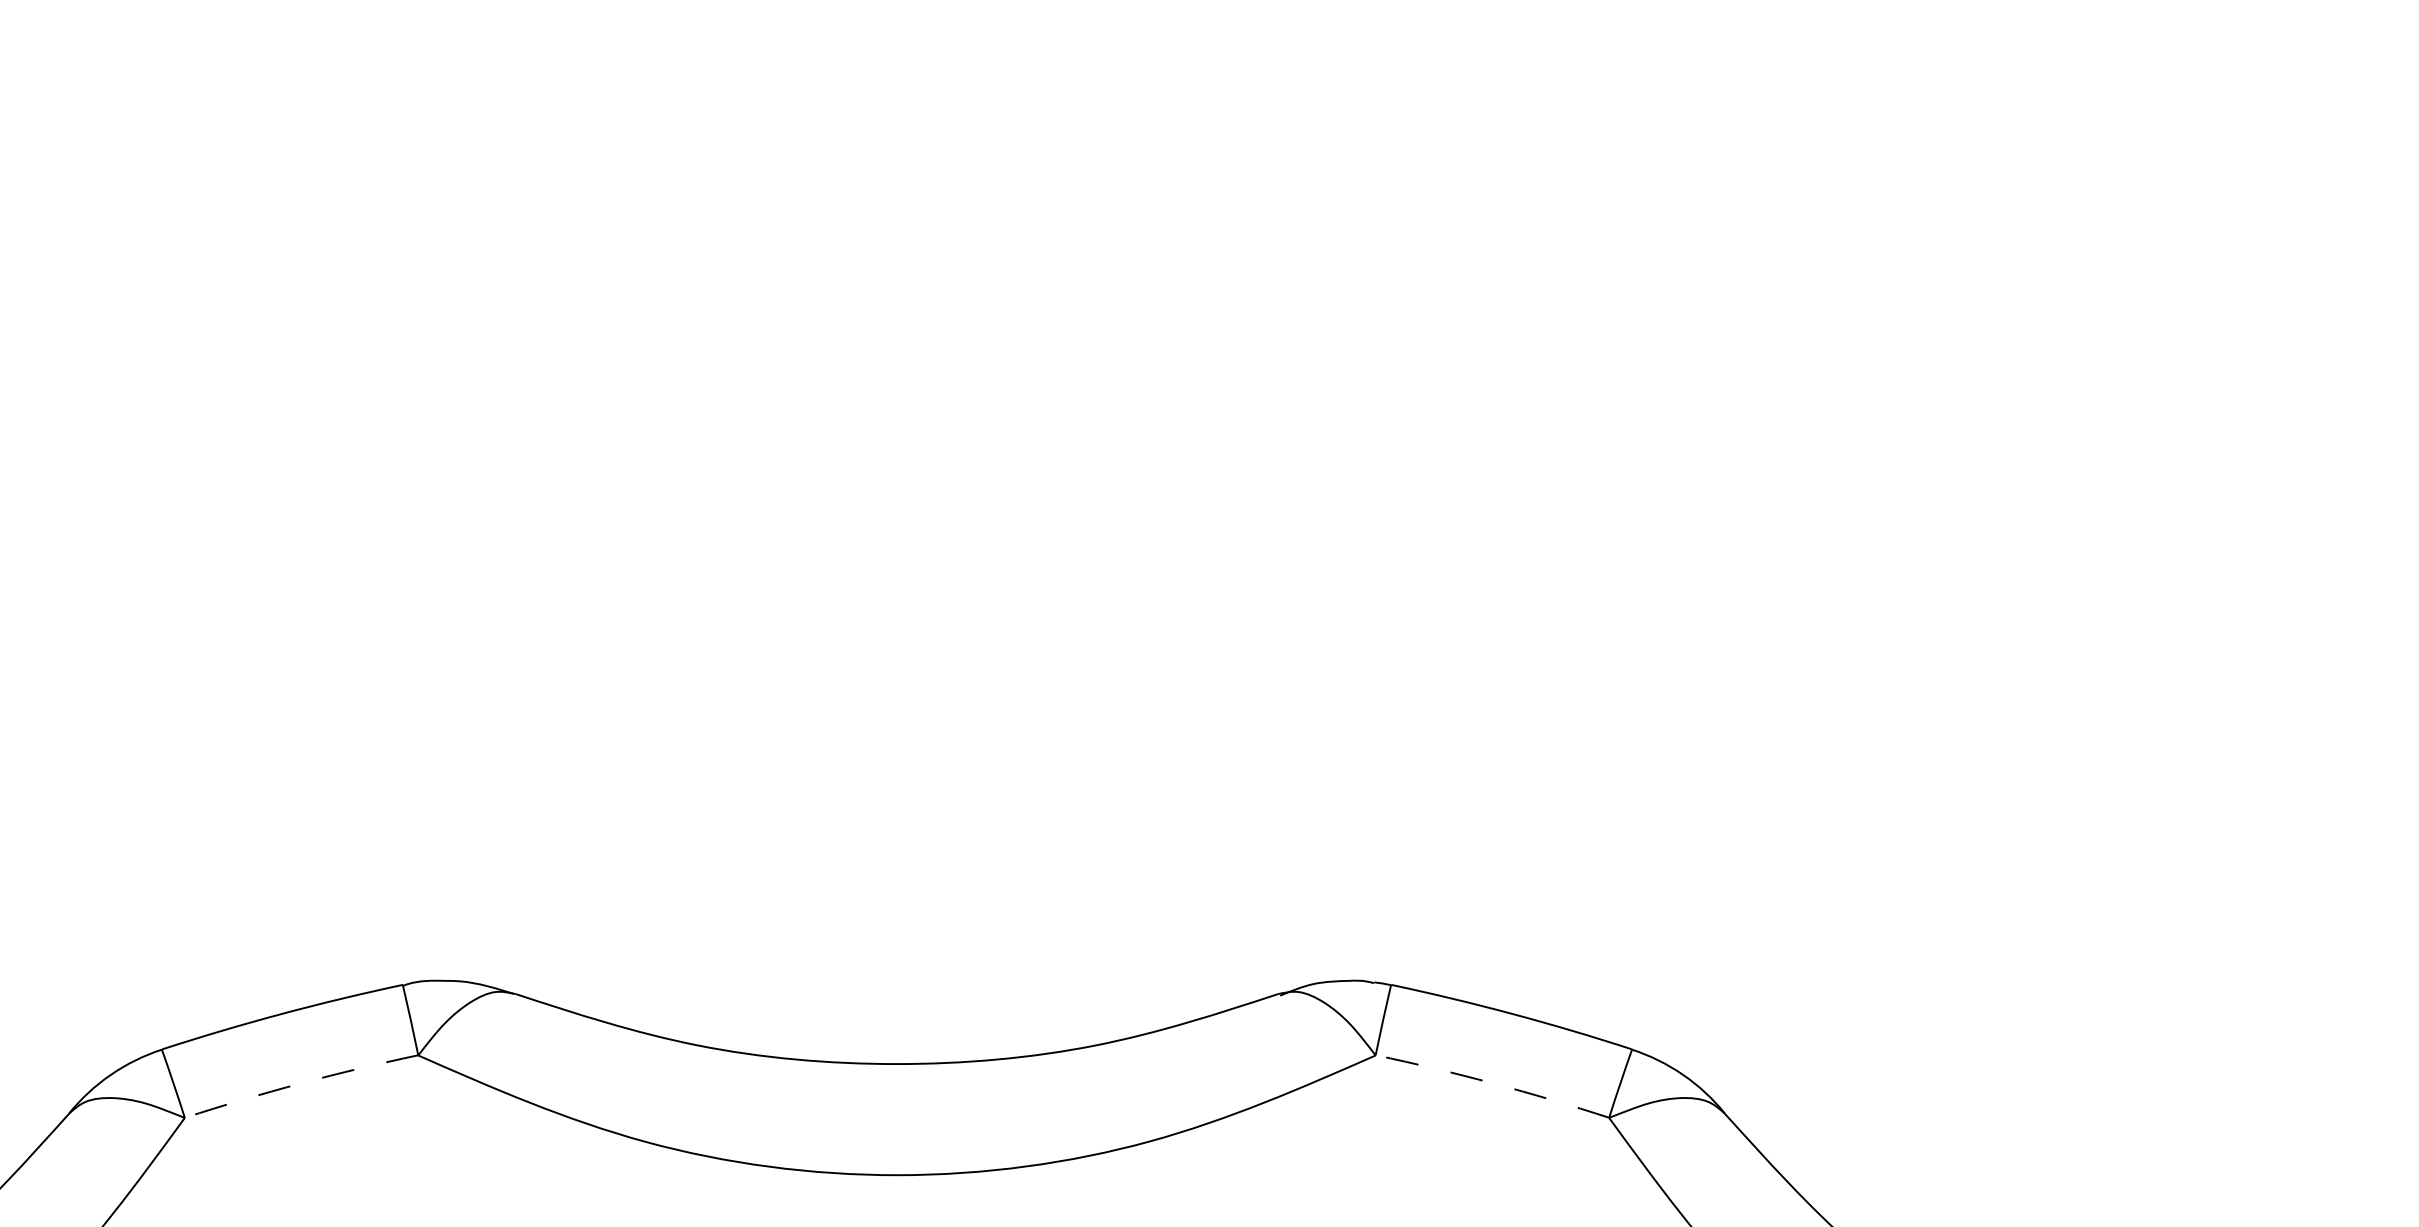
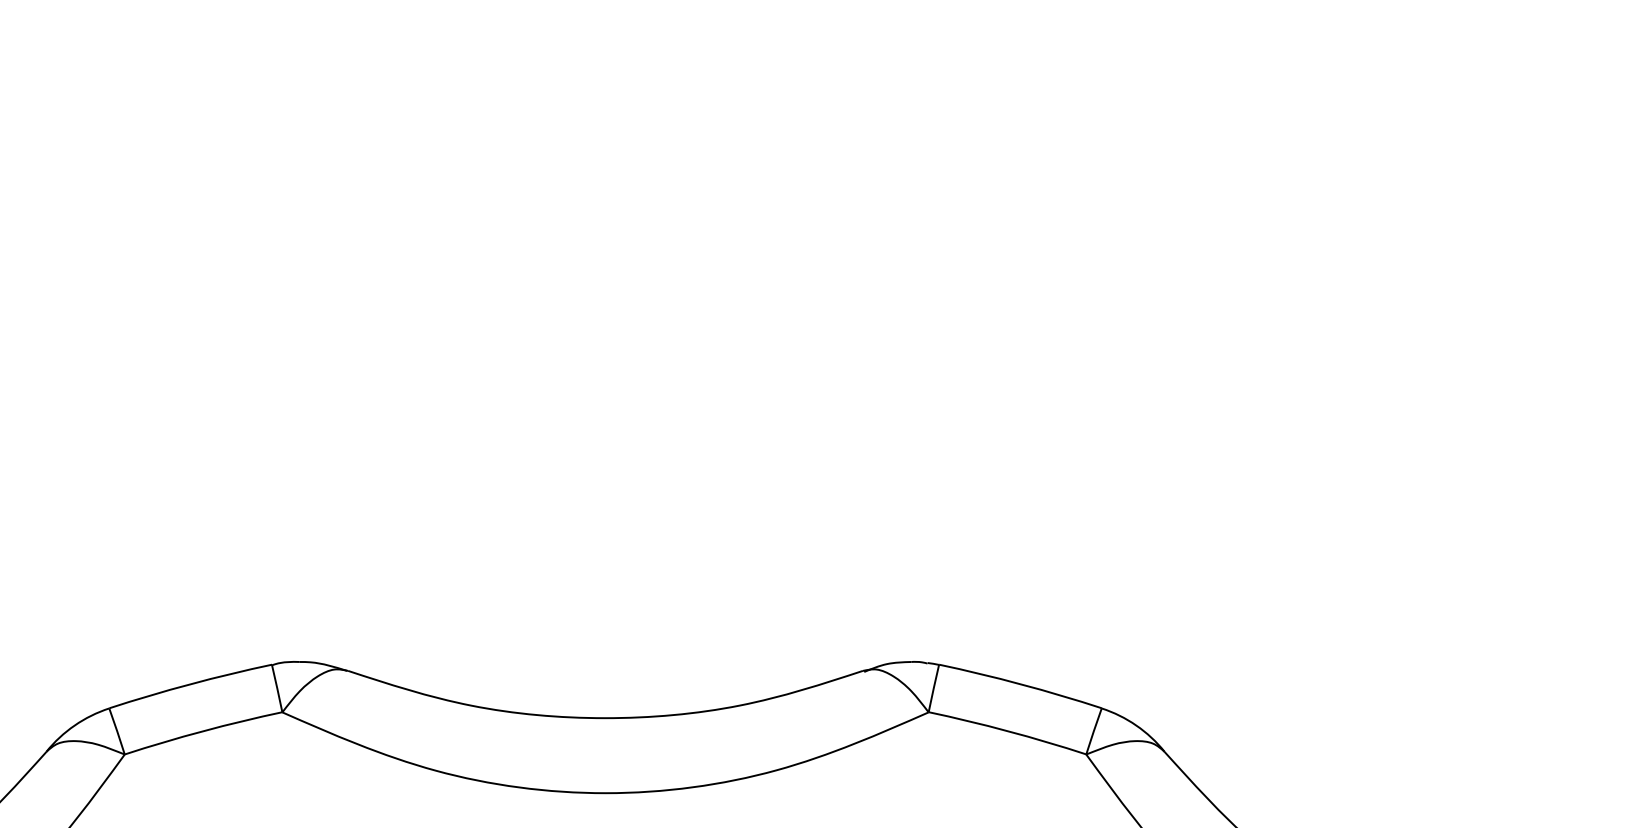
arc: (301, 1083) -> (203, 731), dashed -> solid
arc: (1493, 1083) -> (1008, 731), dashed -> solid

